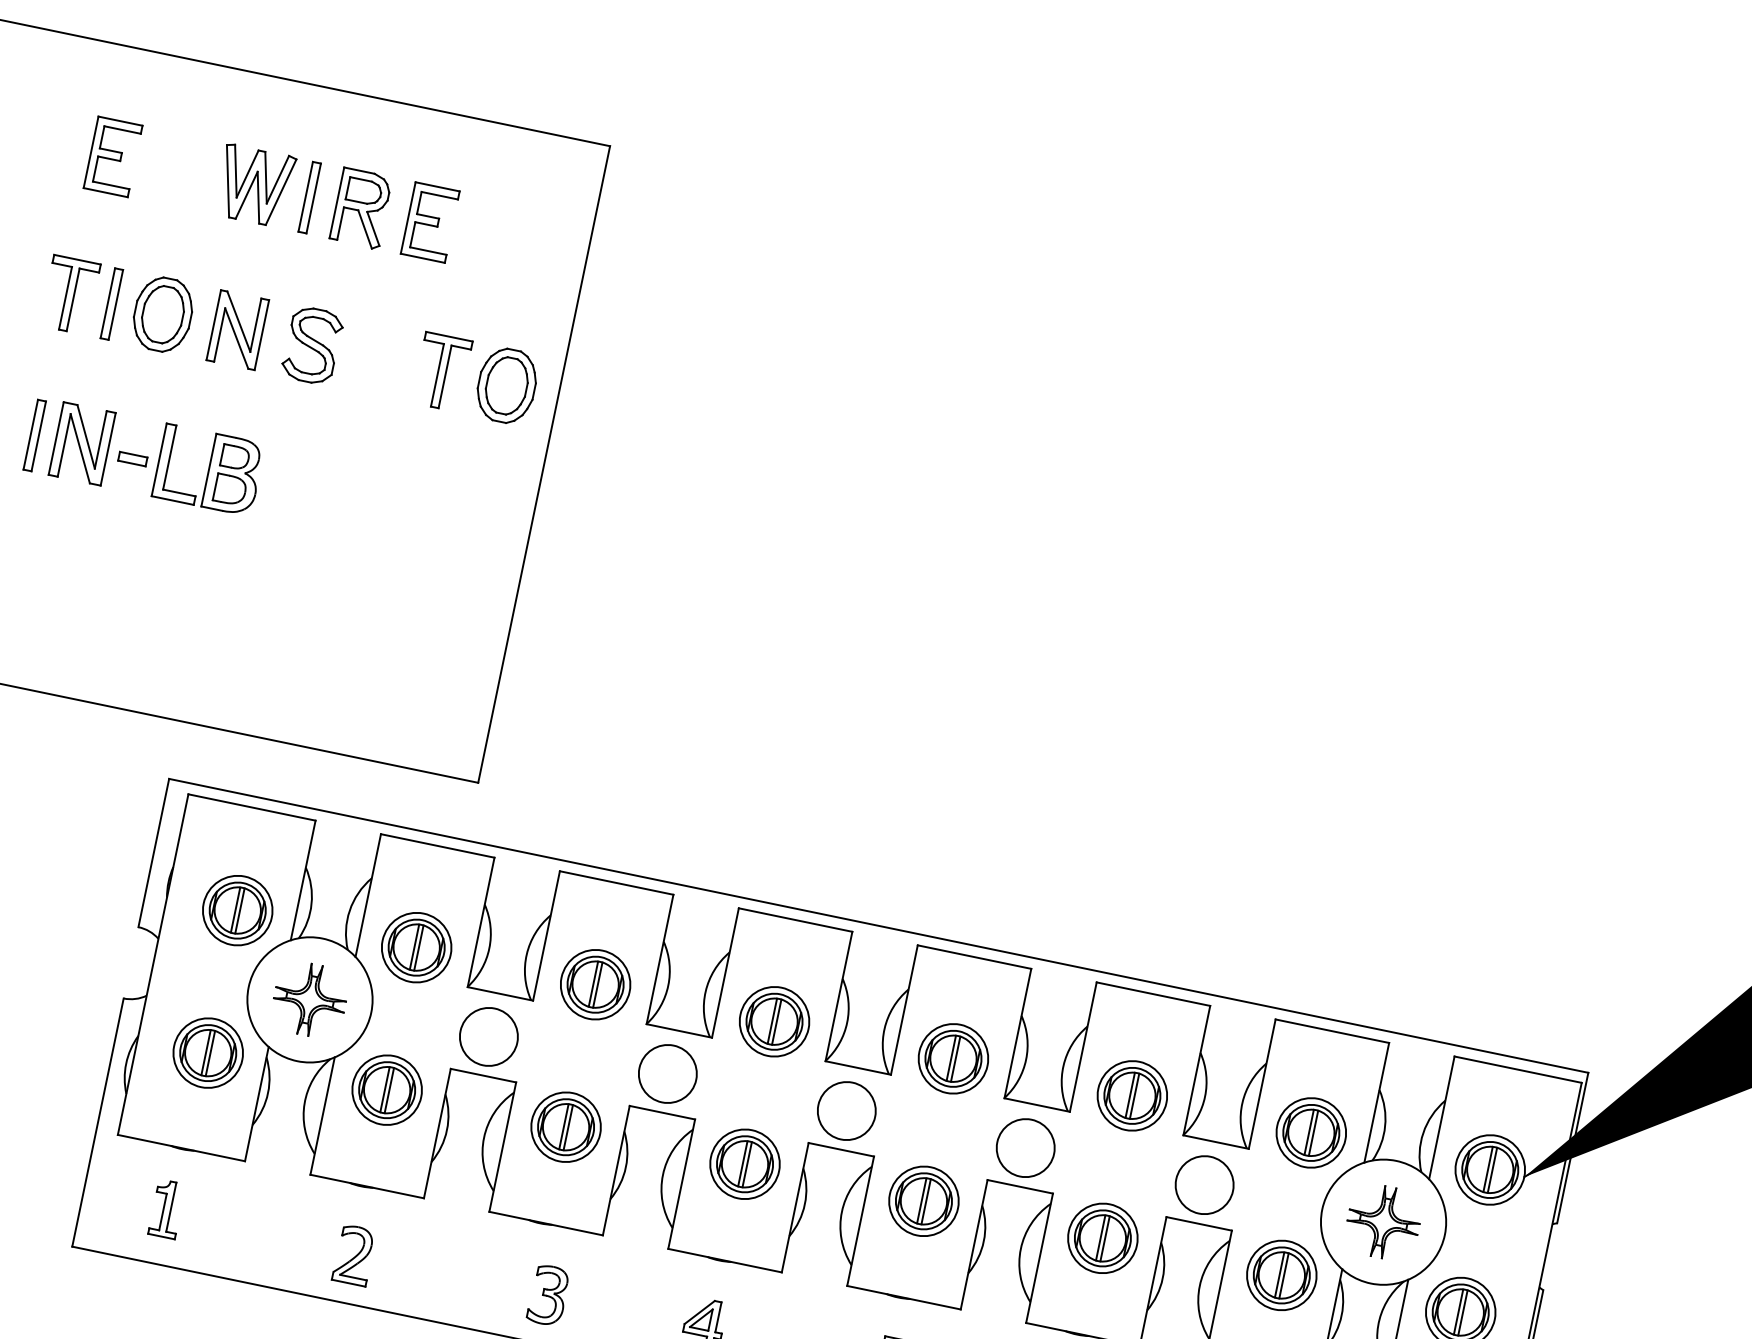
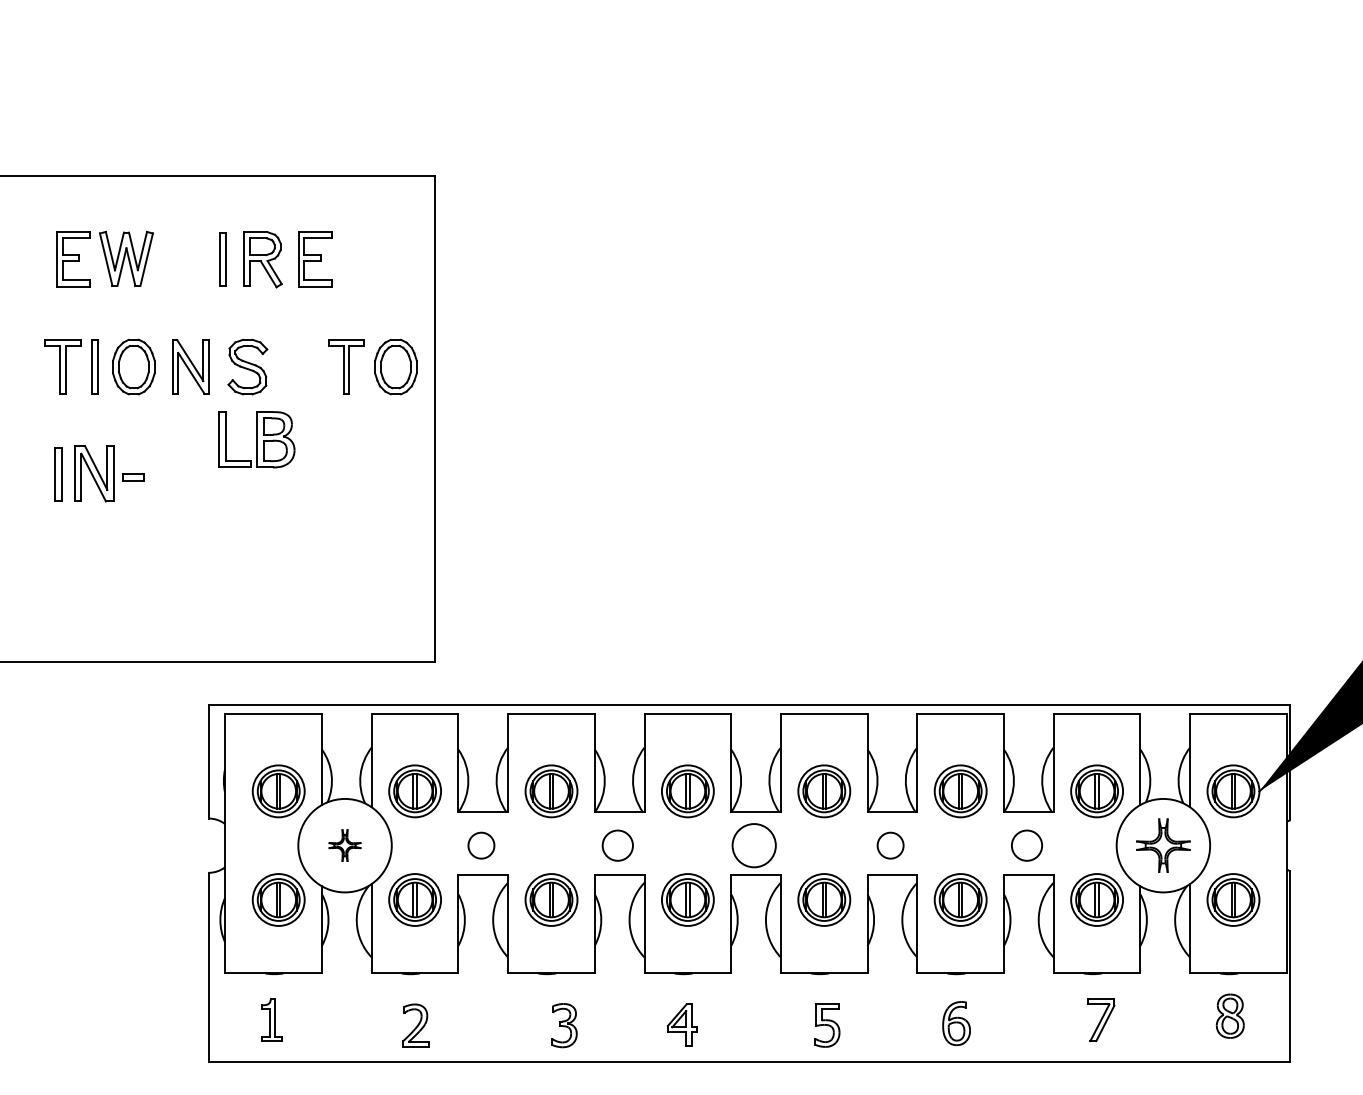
part: (254, 185) -> (126, 258), moved
part: (208, 469) -> (256, 439), moved
part: (309, 999) -> (344, 845), size x0.6
circle: (489, 1036) -> (481, 845), size x0.6
circle: (667, 1073) -> (617, 845), size x0.7
circle: (1025, 1147) -> (890, 845), size x0.6
circle: (1204, 1184) -> (1026, 845), size x0.7

